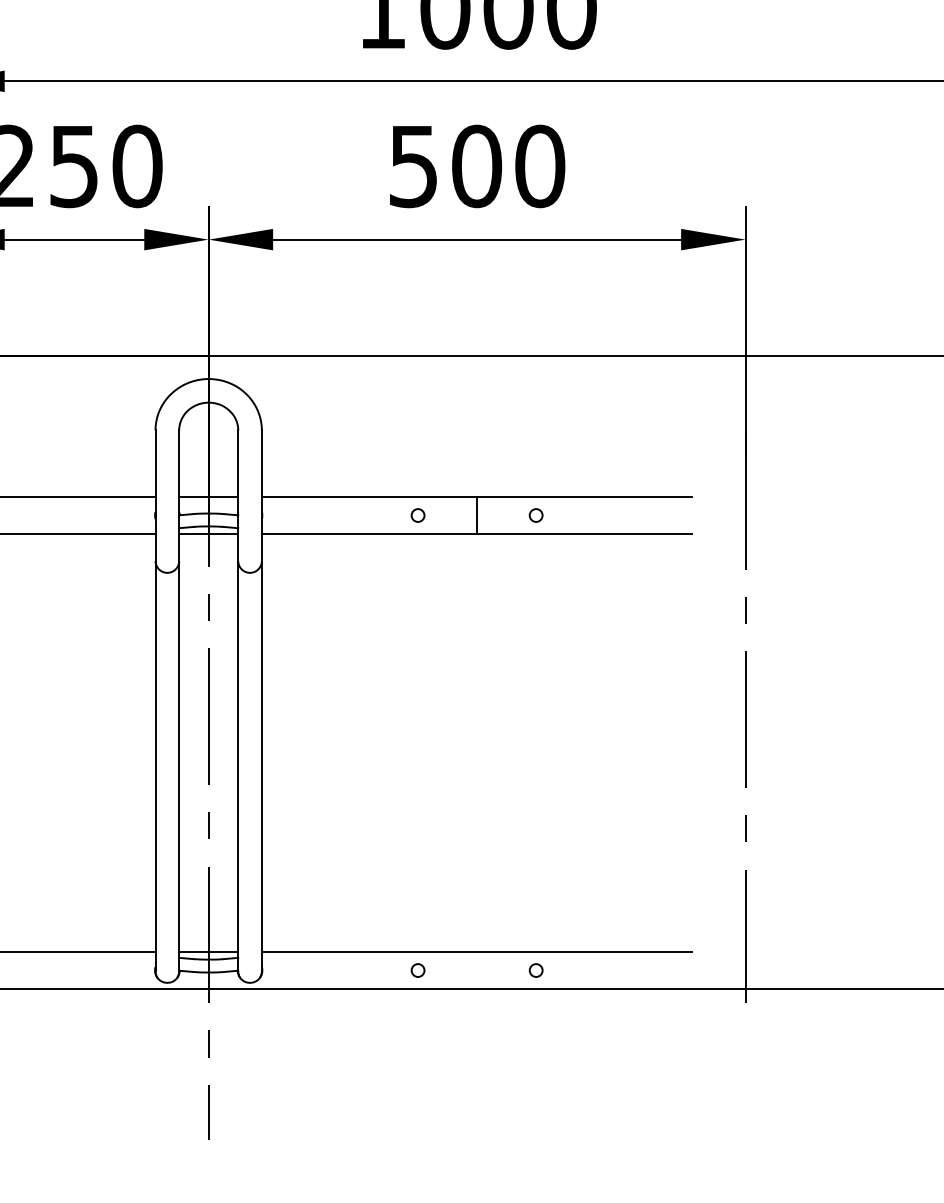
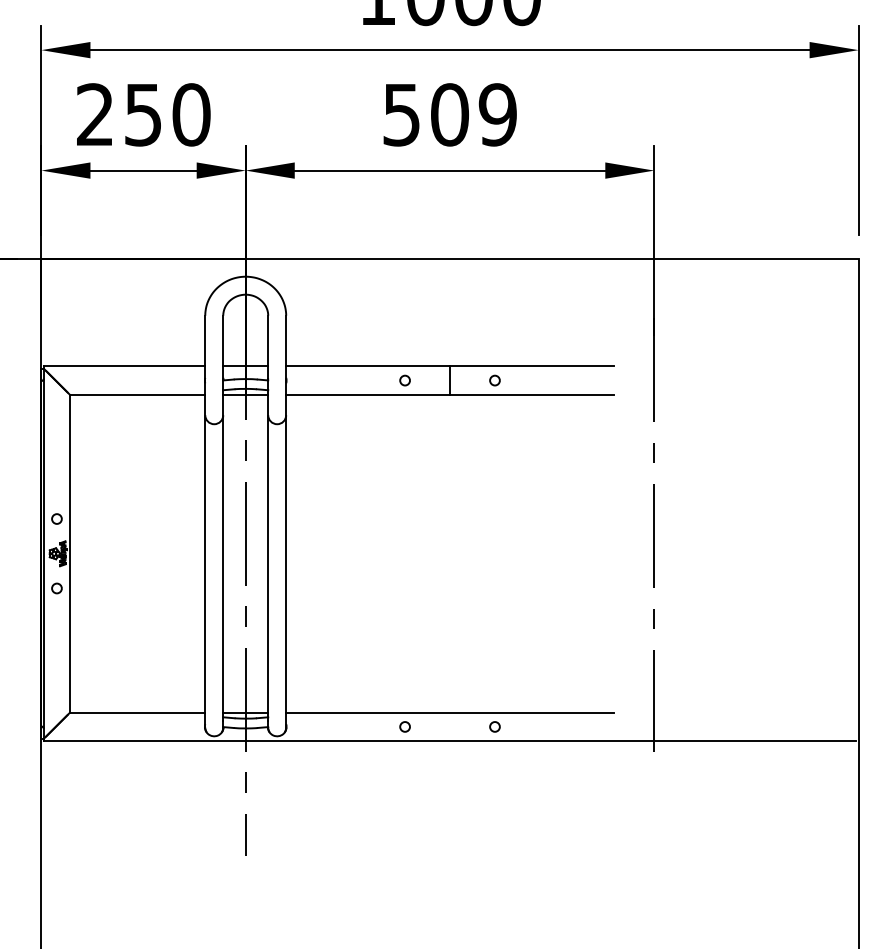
text: (539, 165) -> (497, 114), 500 -> 509

